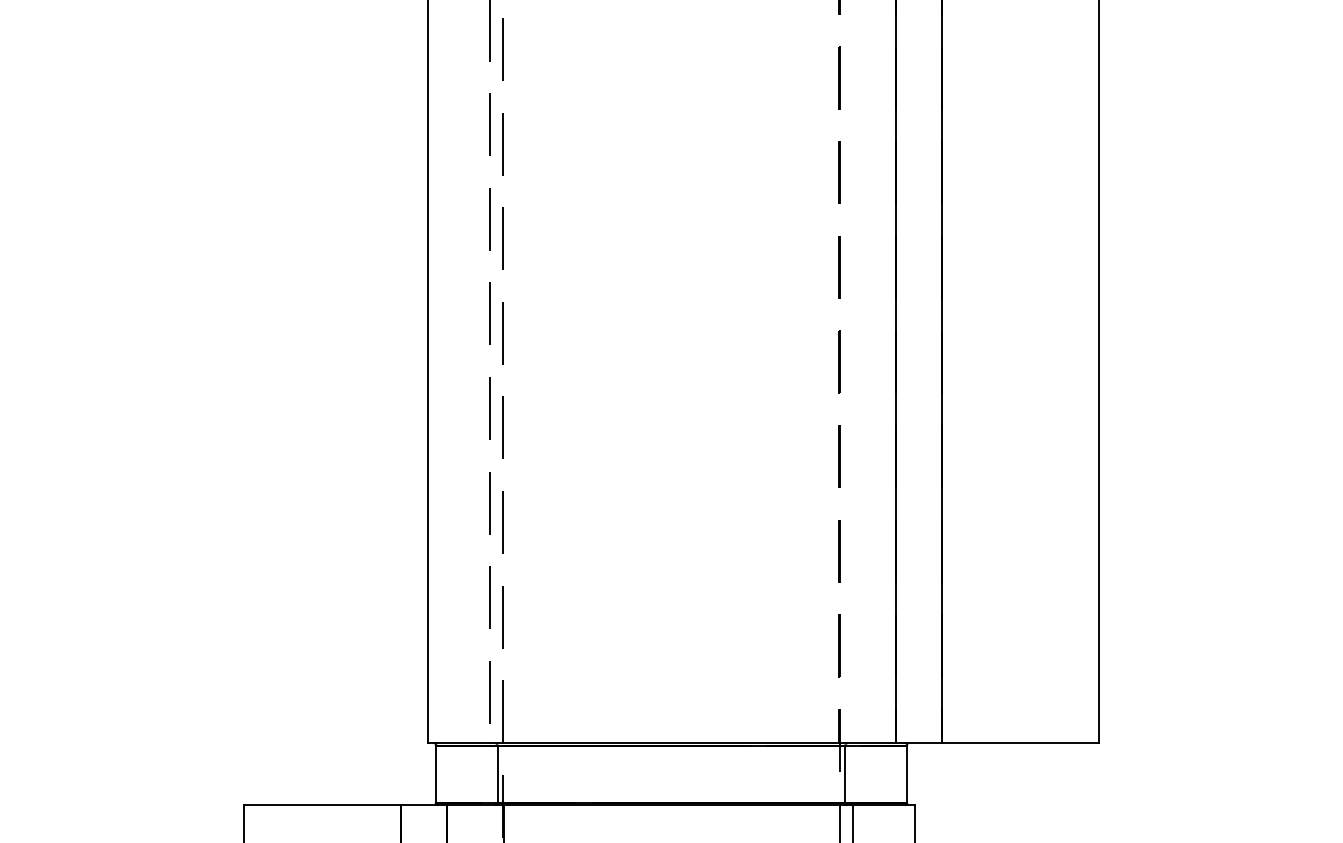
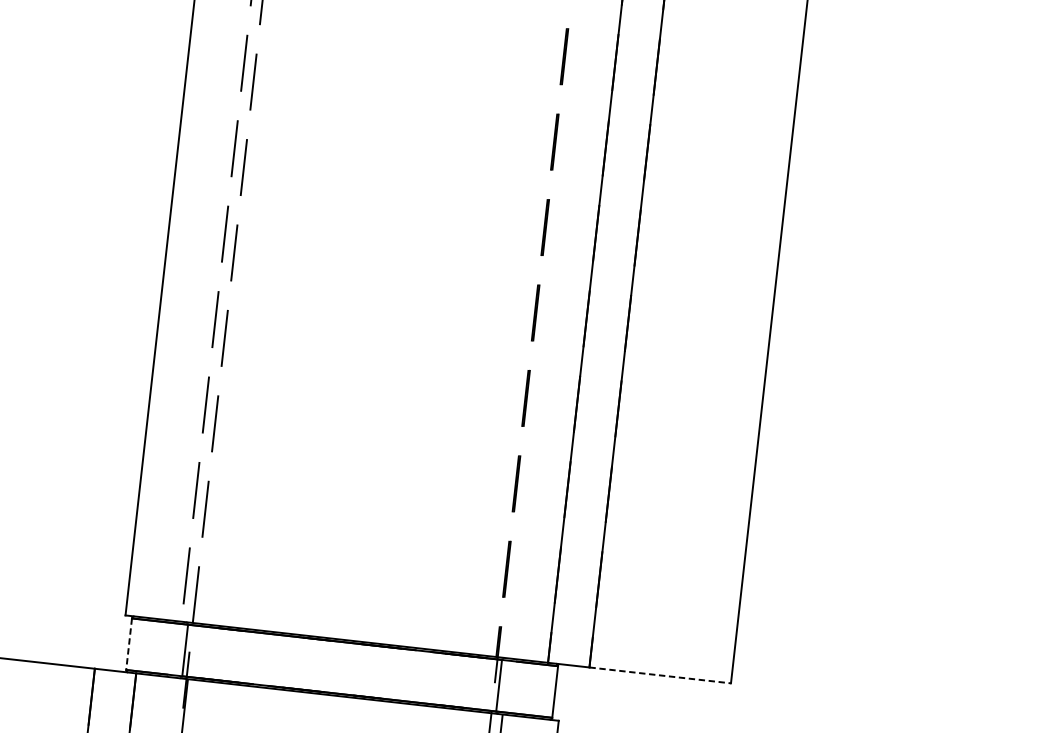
line: (1020, 743) -> (660, 675), solid -> dashed
line: (435, 774) -> (129, 644), solid -> dashed

